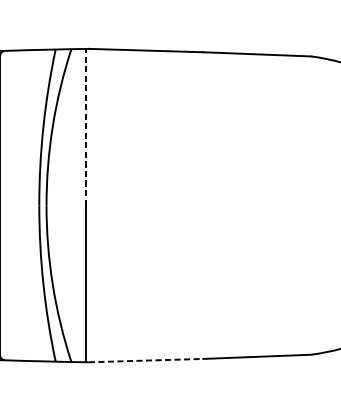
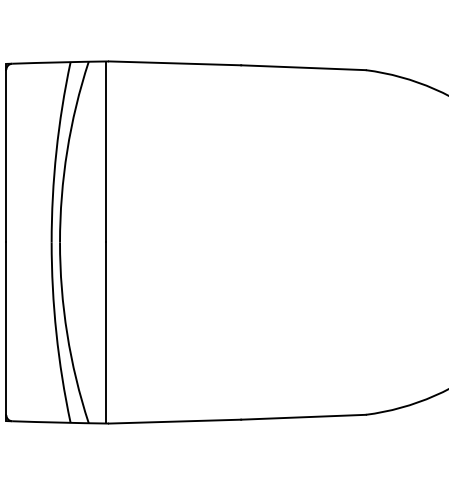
line: (85, 126) -> (105, 151), dashed -> solid
line: (146, 360) -> (175, 421), dashed -> solid

